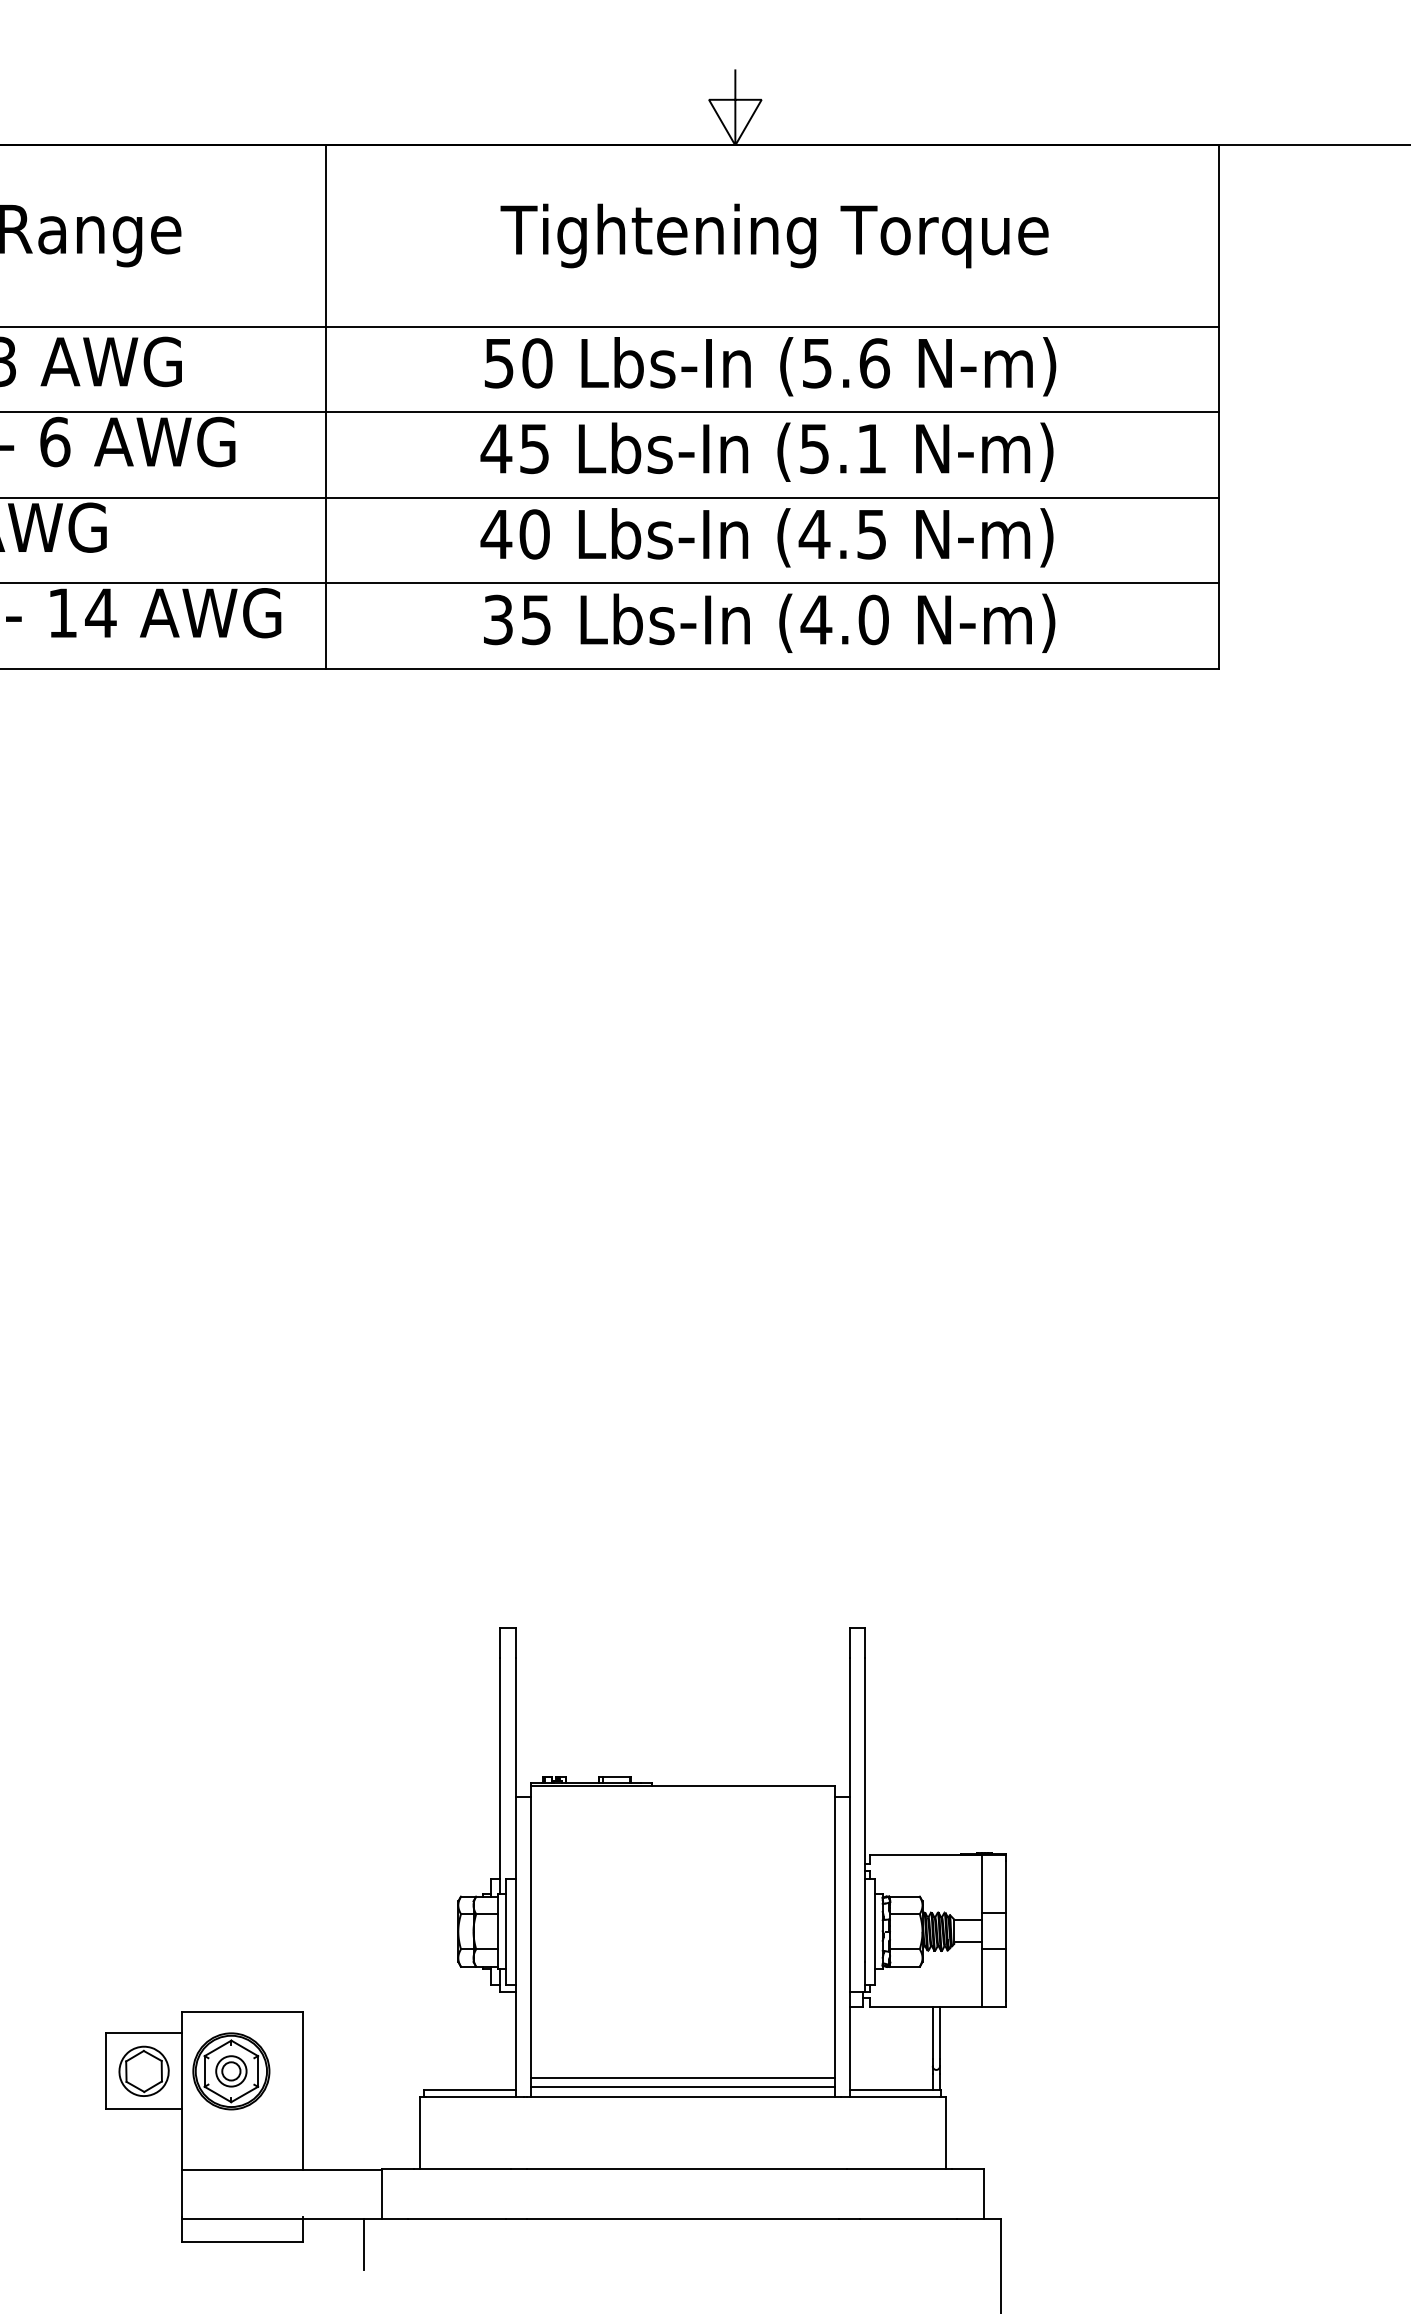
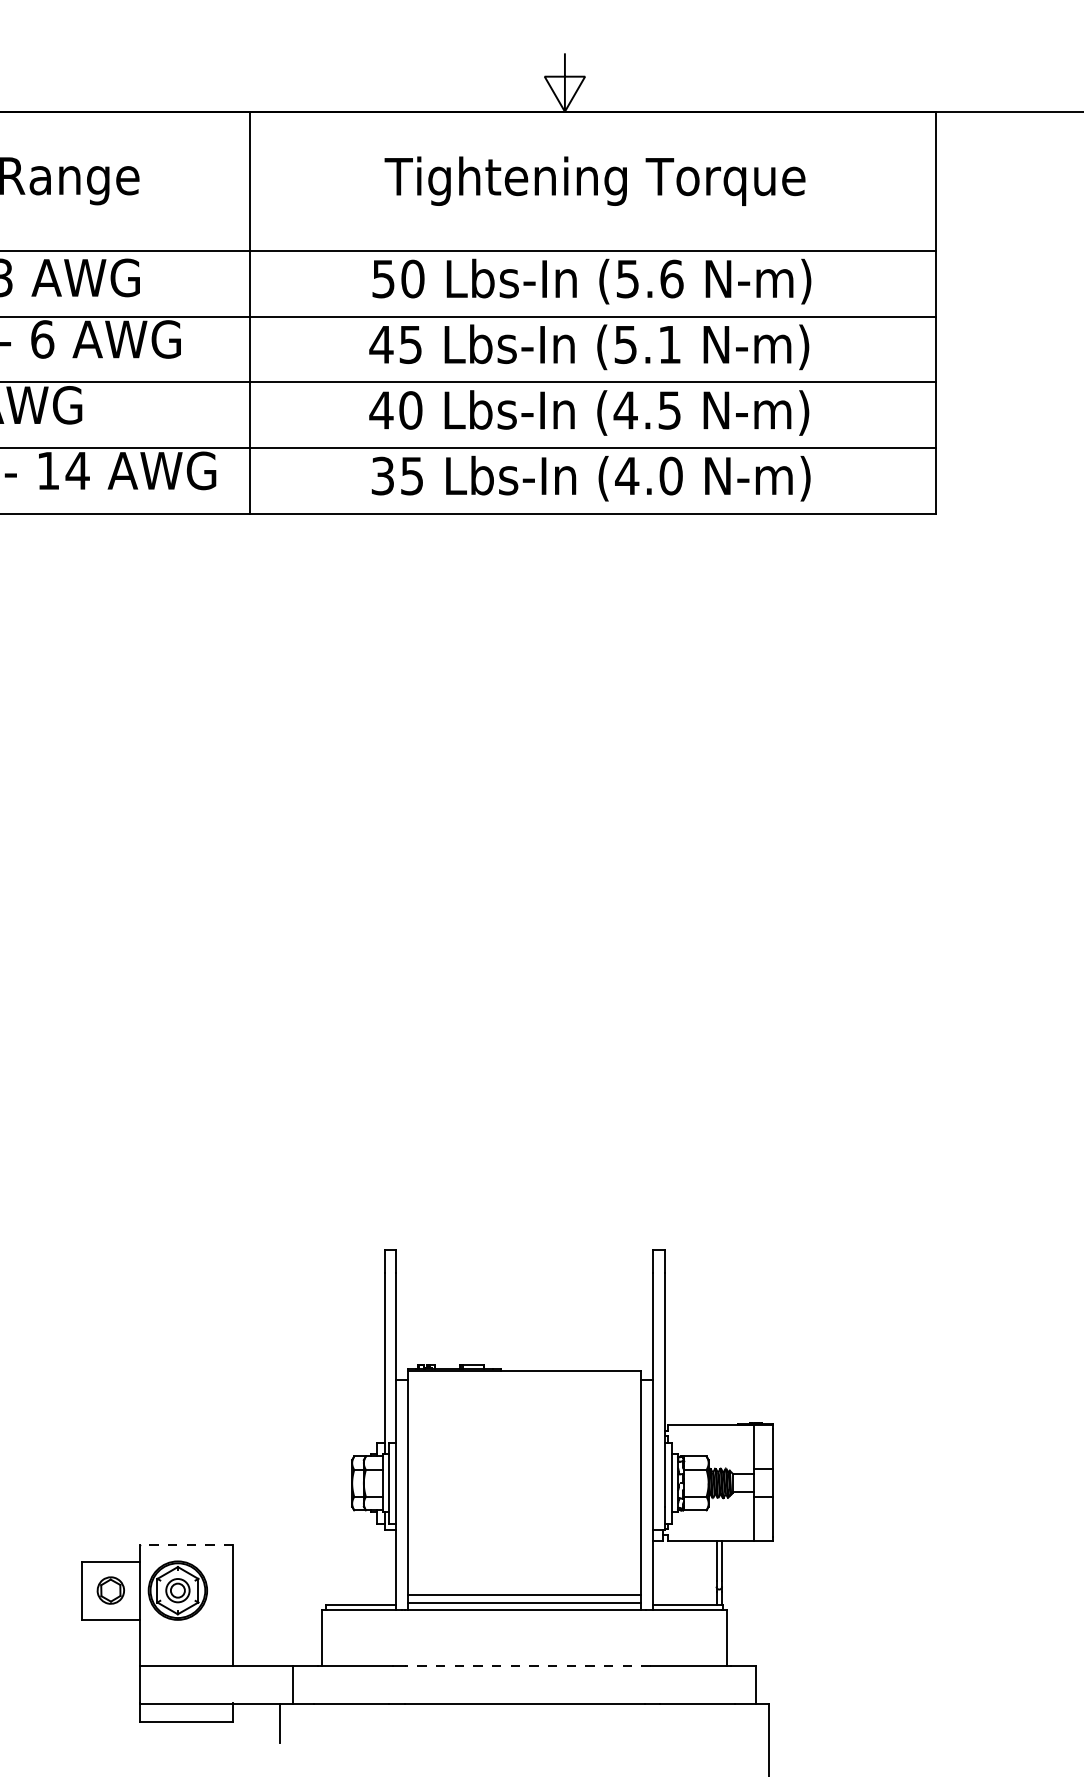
line: (242, 2011) -> (186, 1544), solid -> dashed
part: (143, 2070) -> (110, 1589), size x0.7
line: (686, 2169) -> (527, 1665), solid -> dashed

